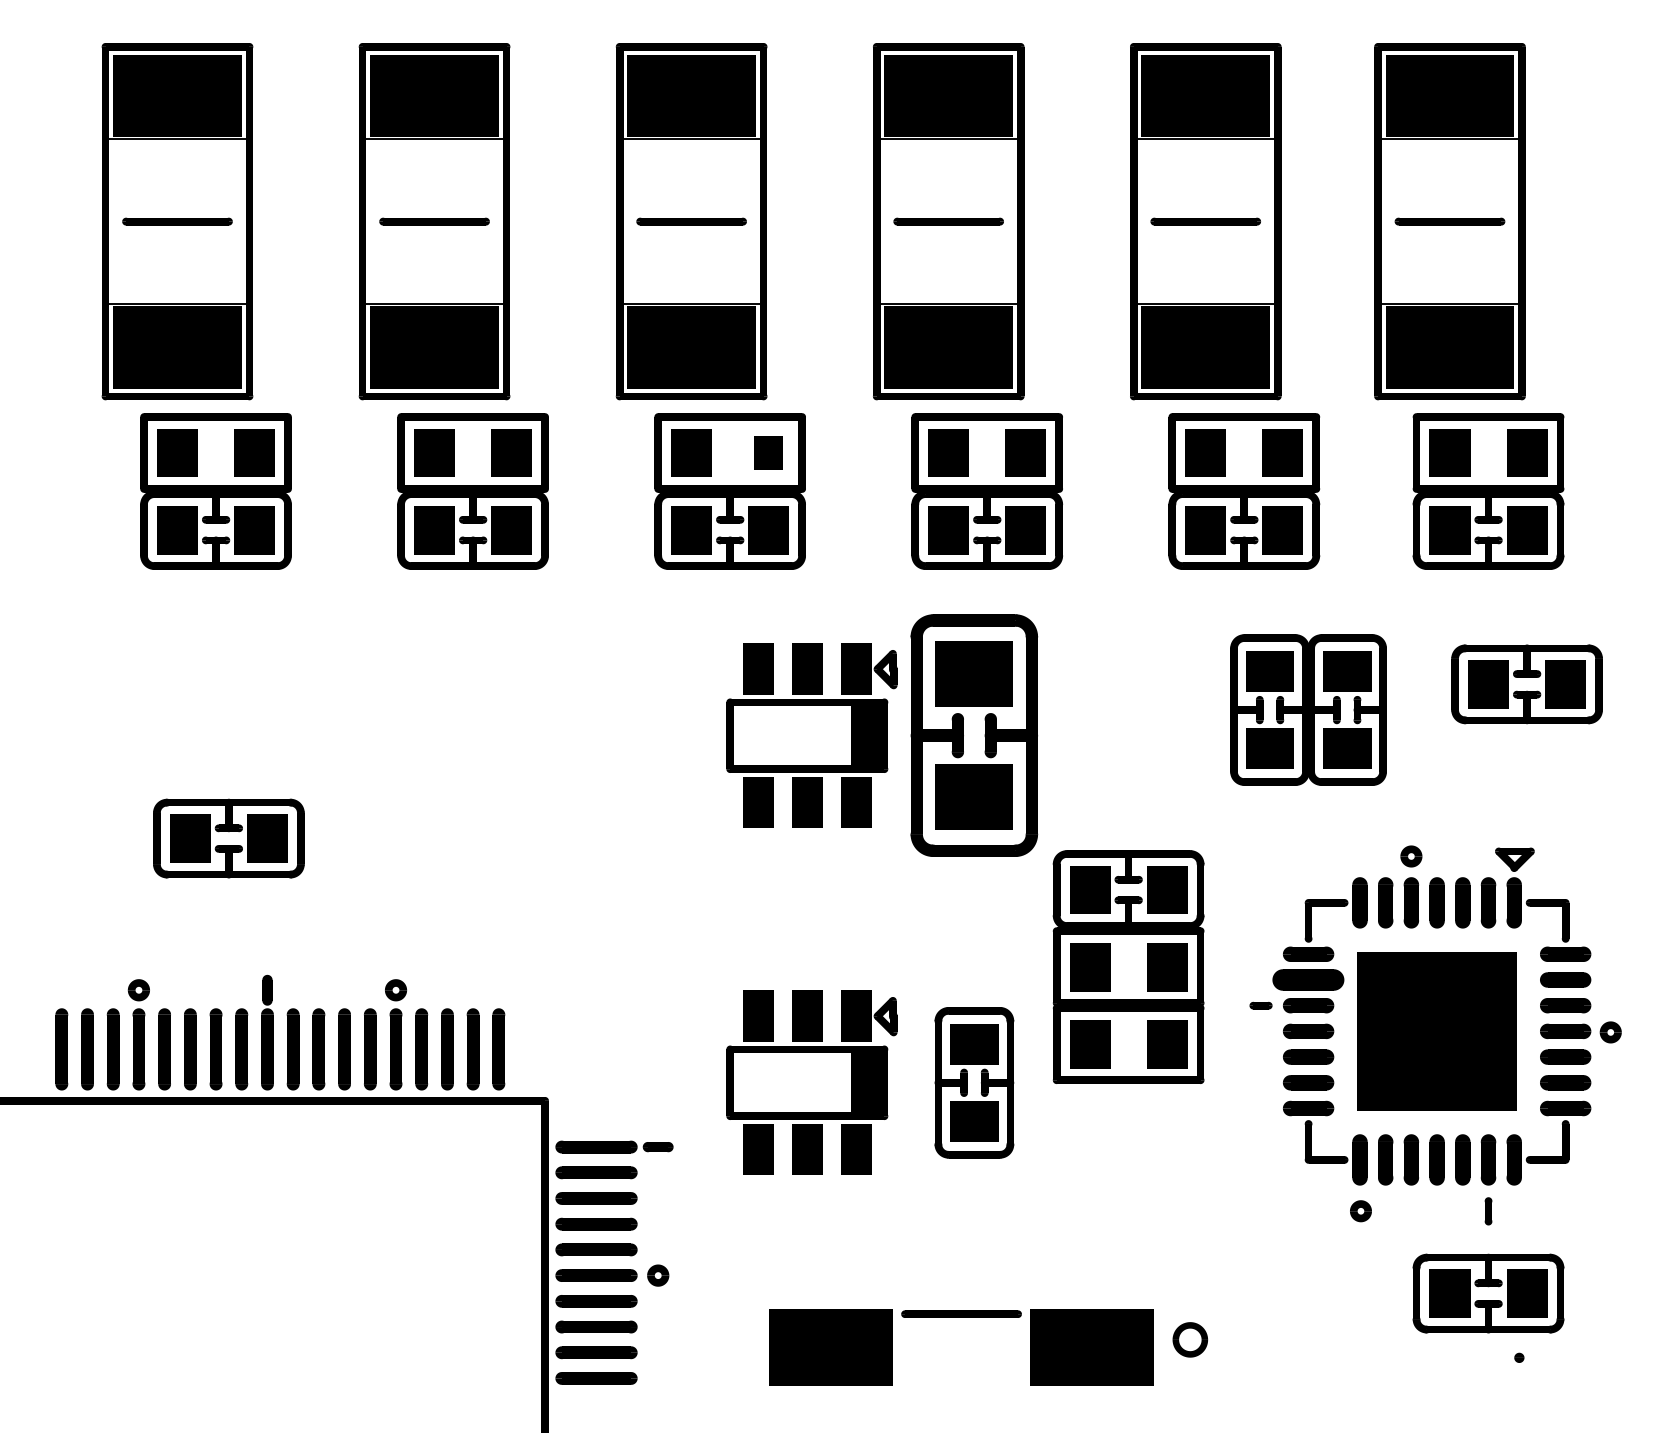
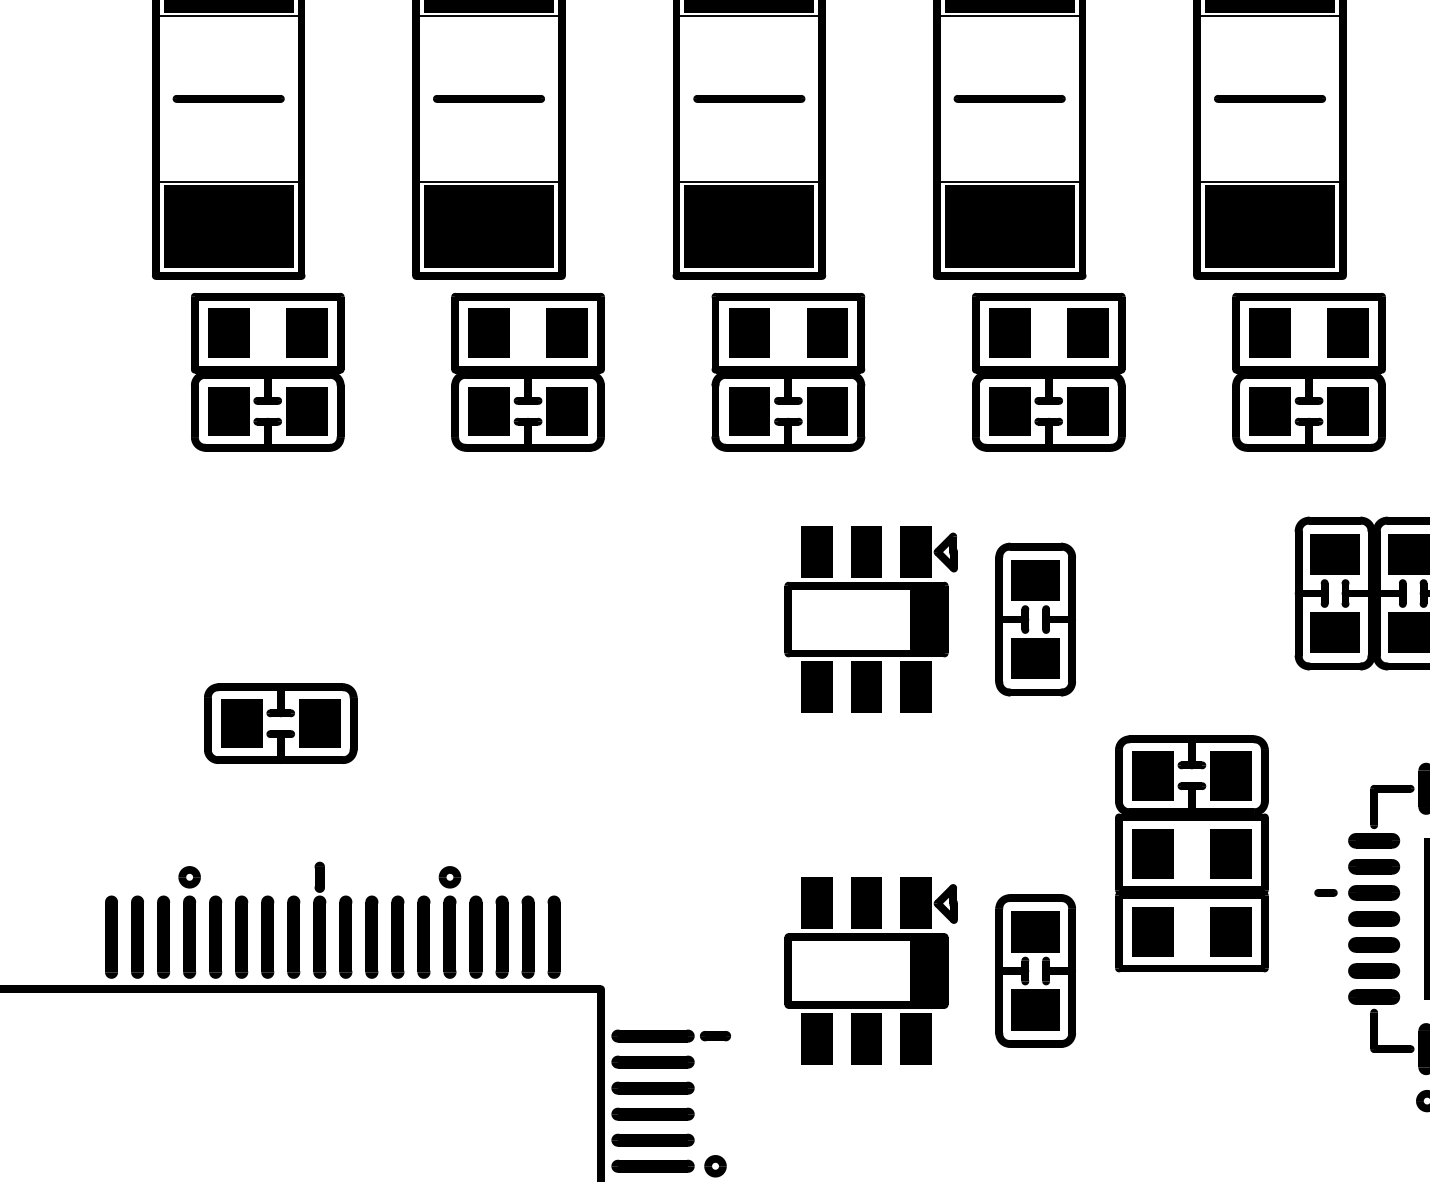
part: (768, 452) -> (827, 332), size x1.43
part: (974, 735) -> (1035, 619), size x0.62
part: (1308, 979) -> (1374, 866), size x0.71

